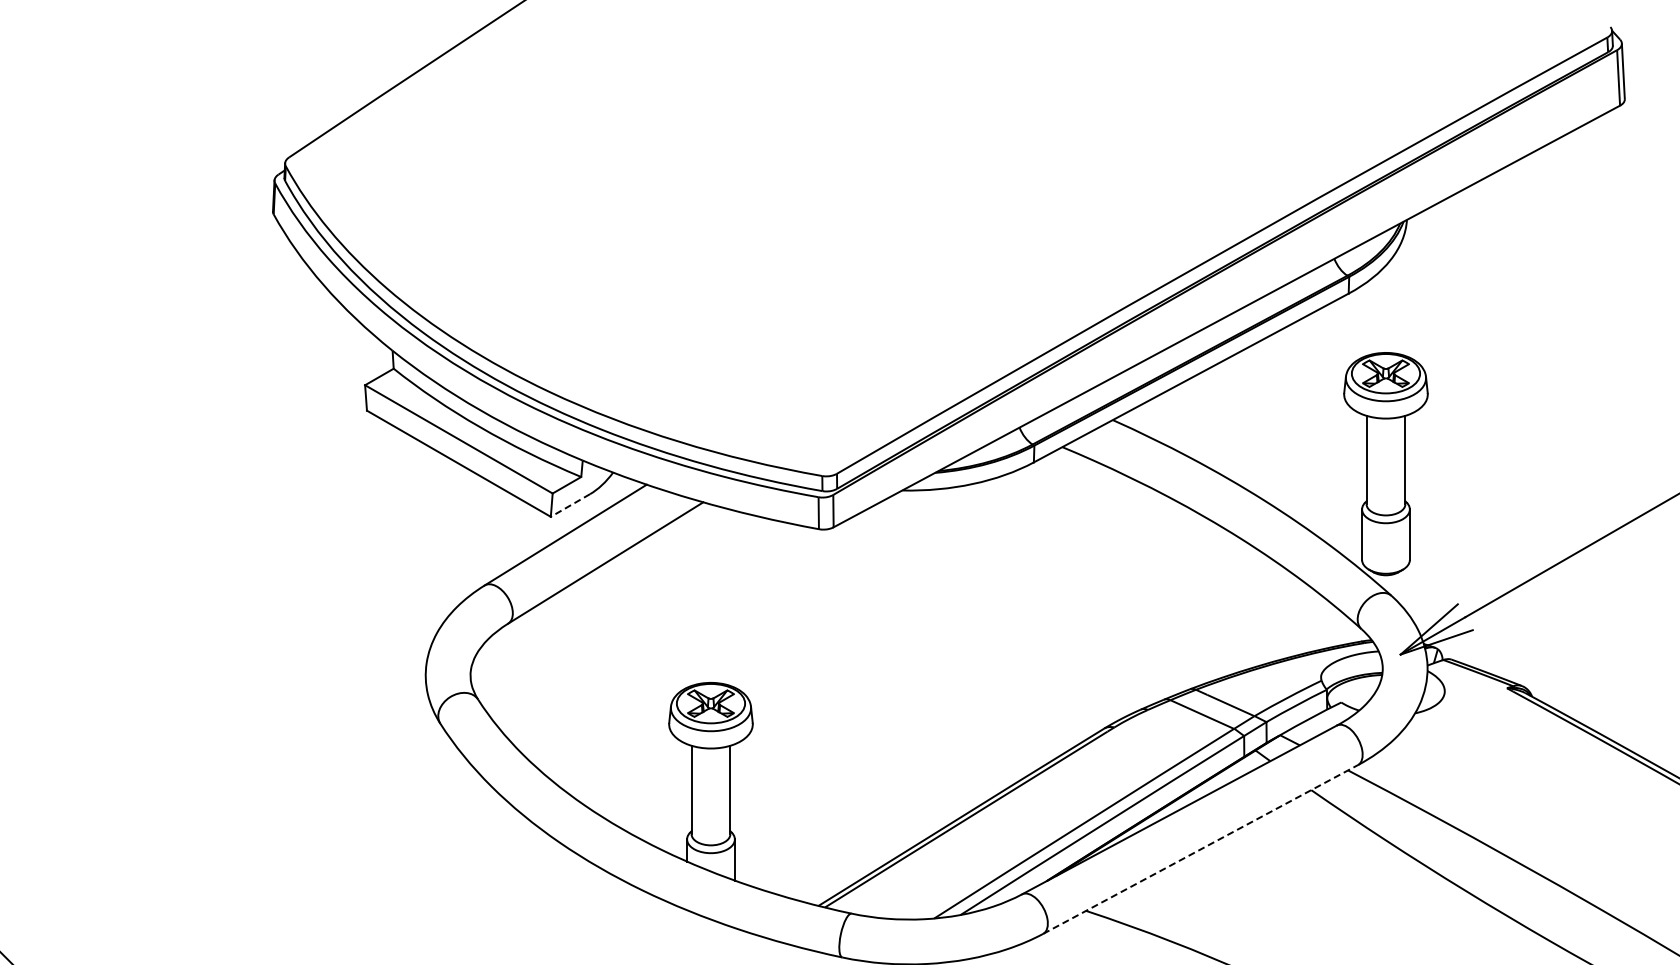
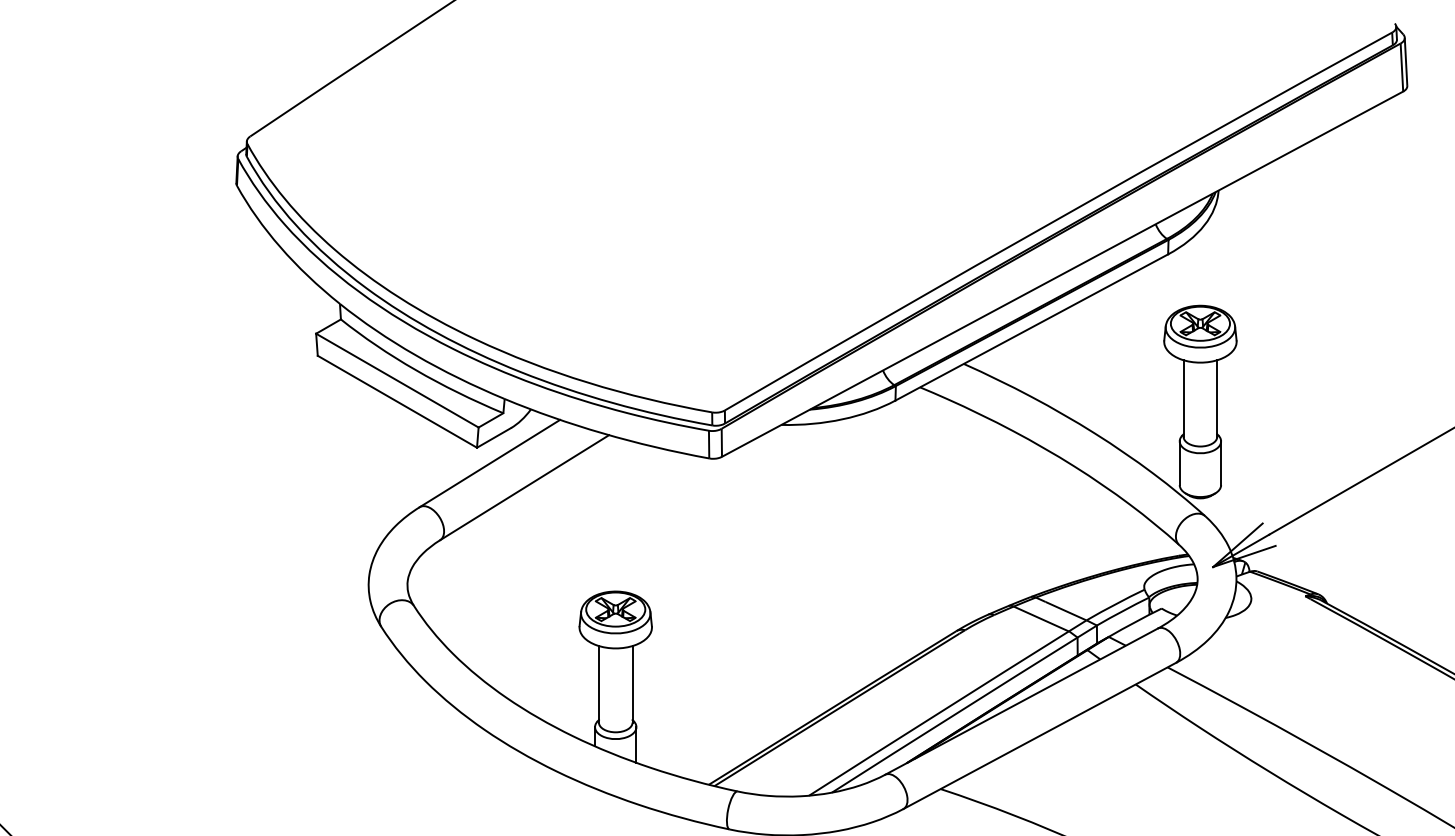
line: (570, 505) -> (494, 437), dashed -> solid
line: (1200, 849) -> (1039, 735), dashed -> solid

